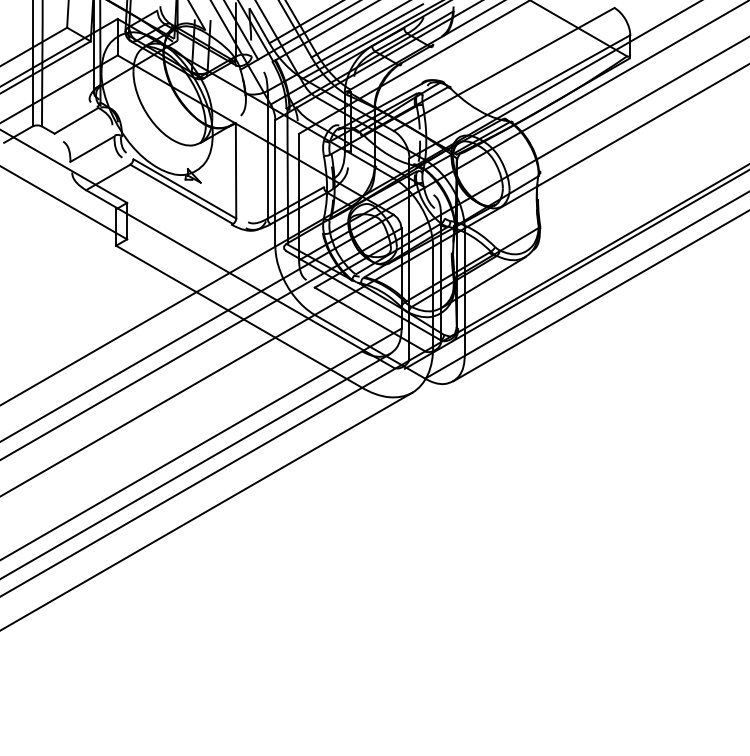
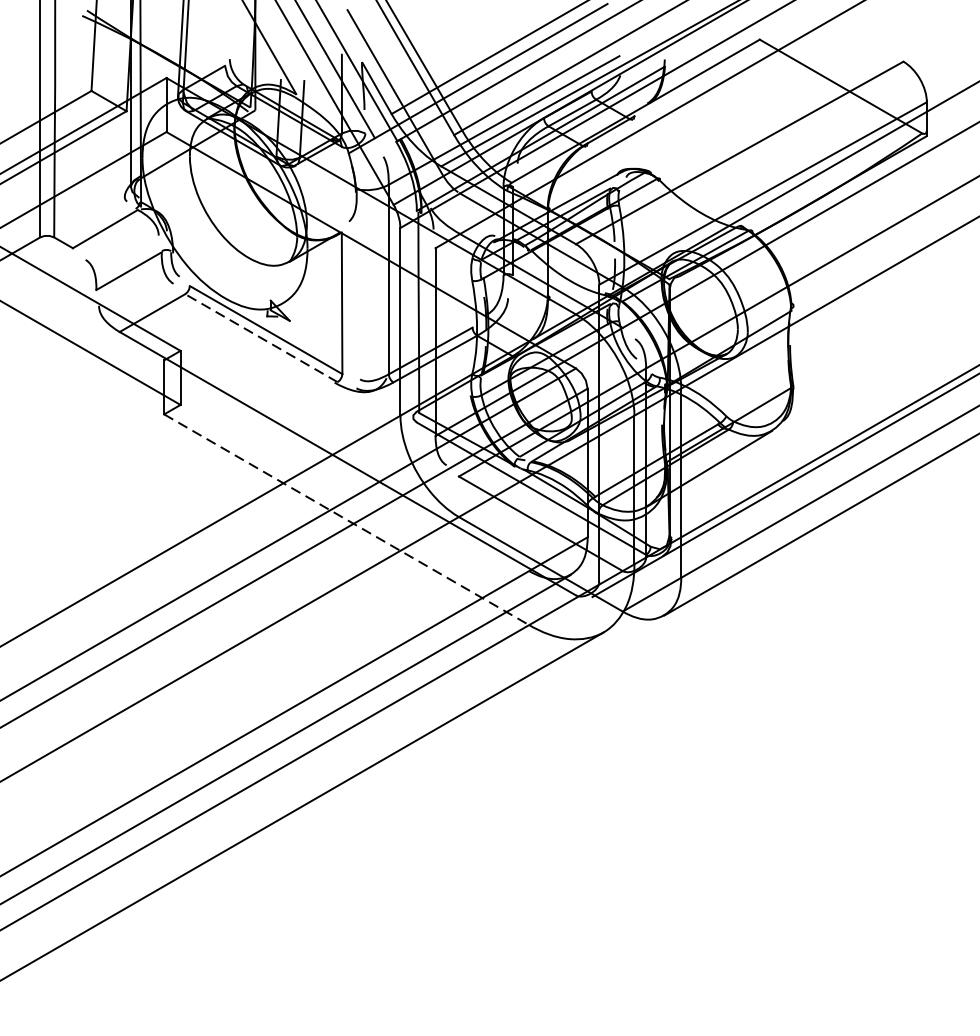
line: (181, 194) -> (261, 338), solid -> dashed
line: (239, 317) -> (347, 520), solid -> dashed

